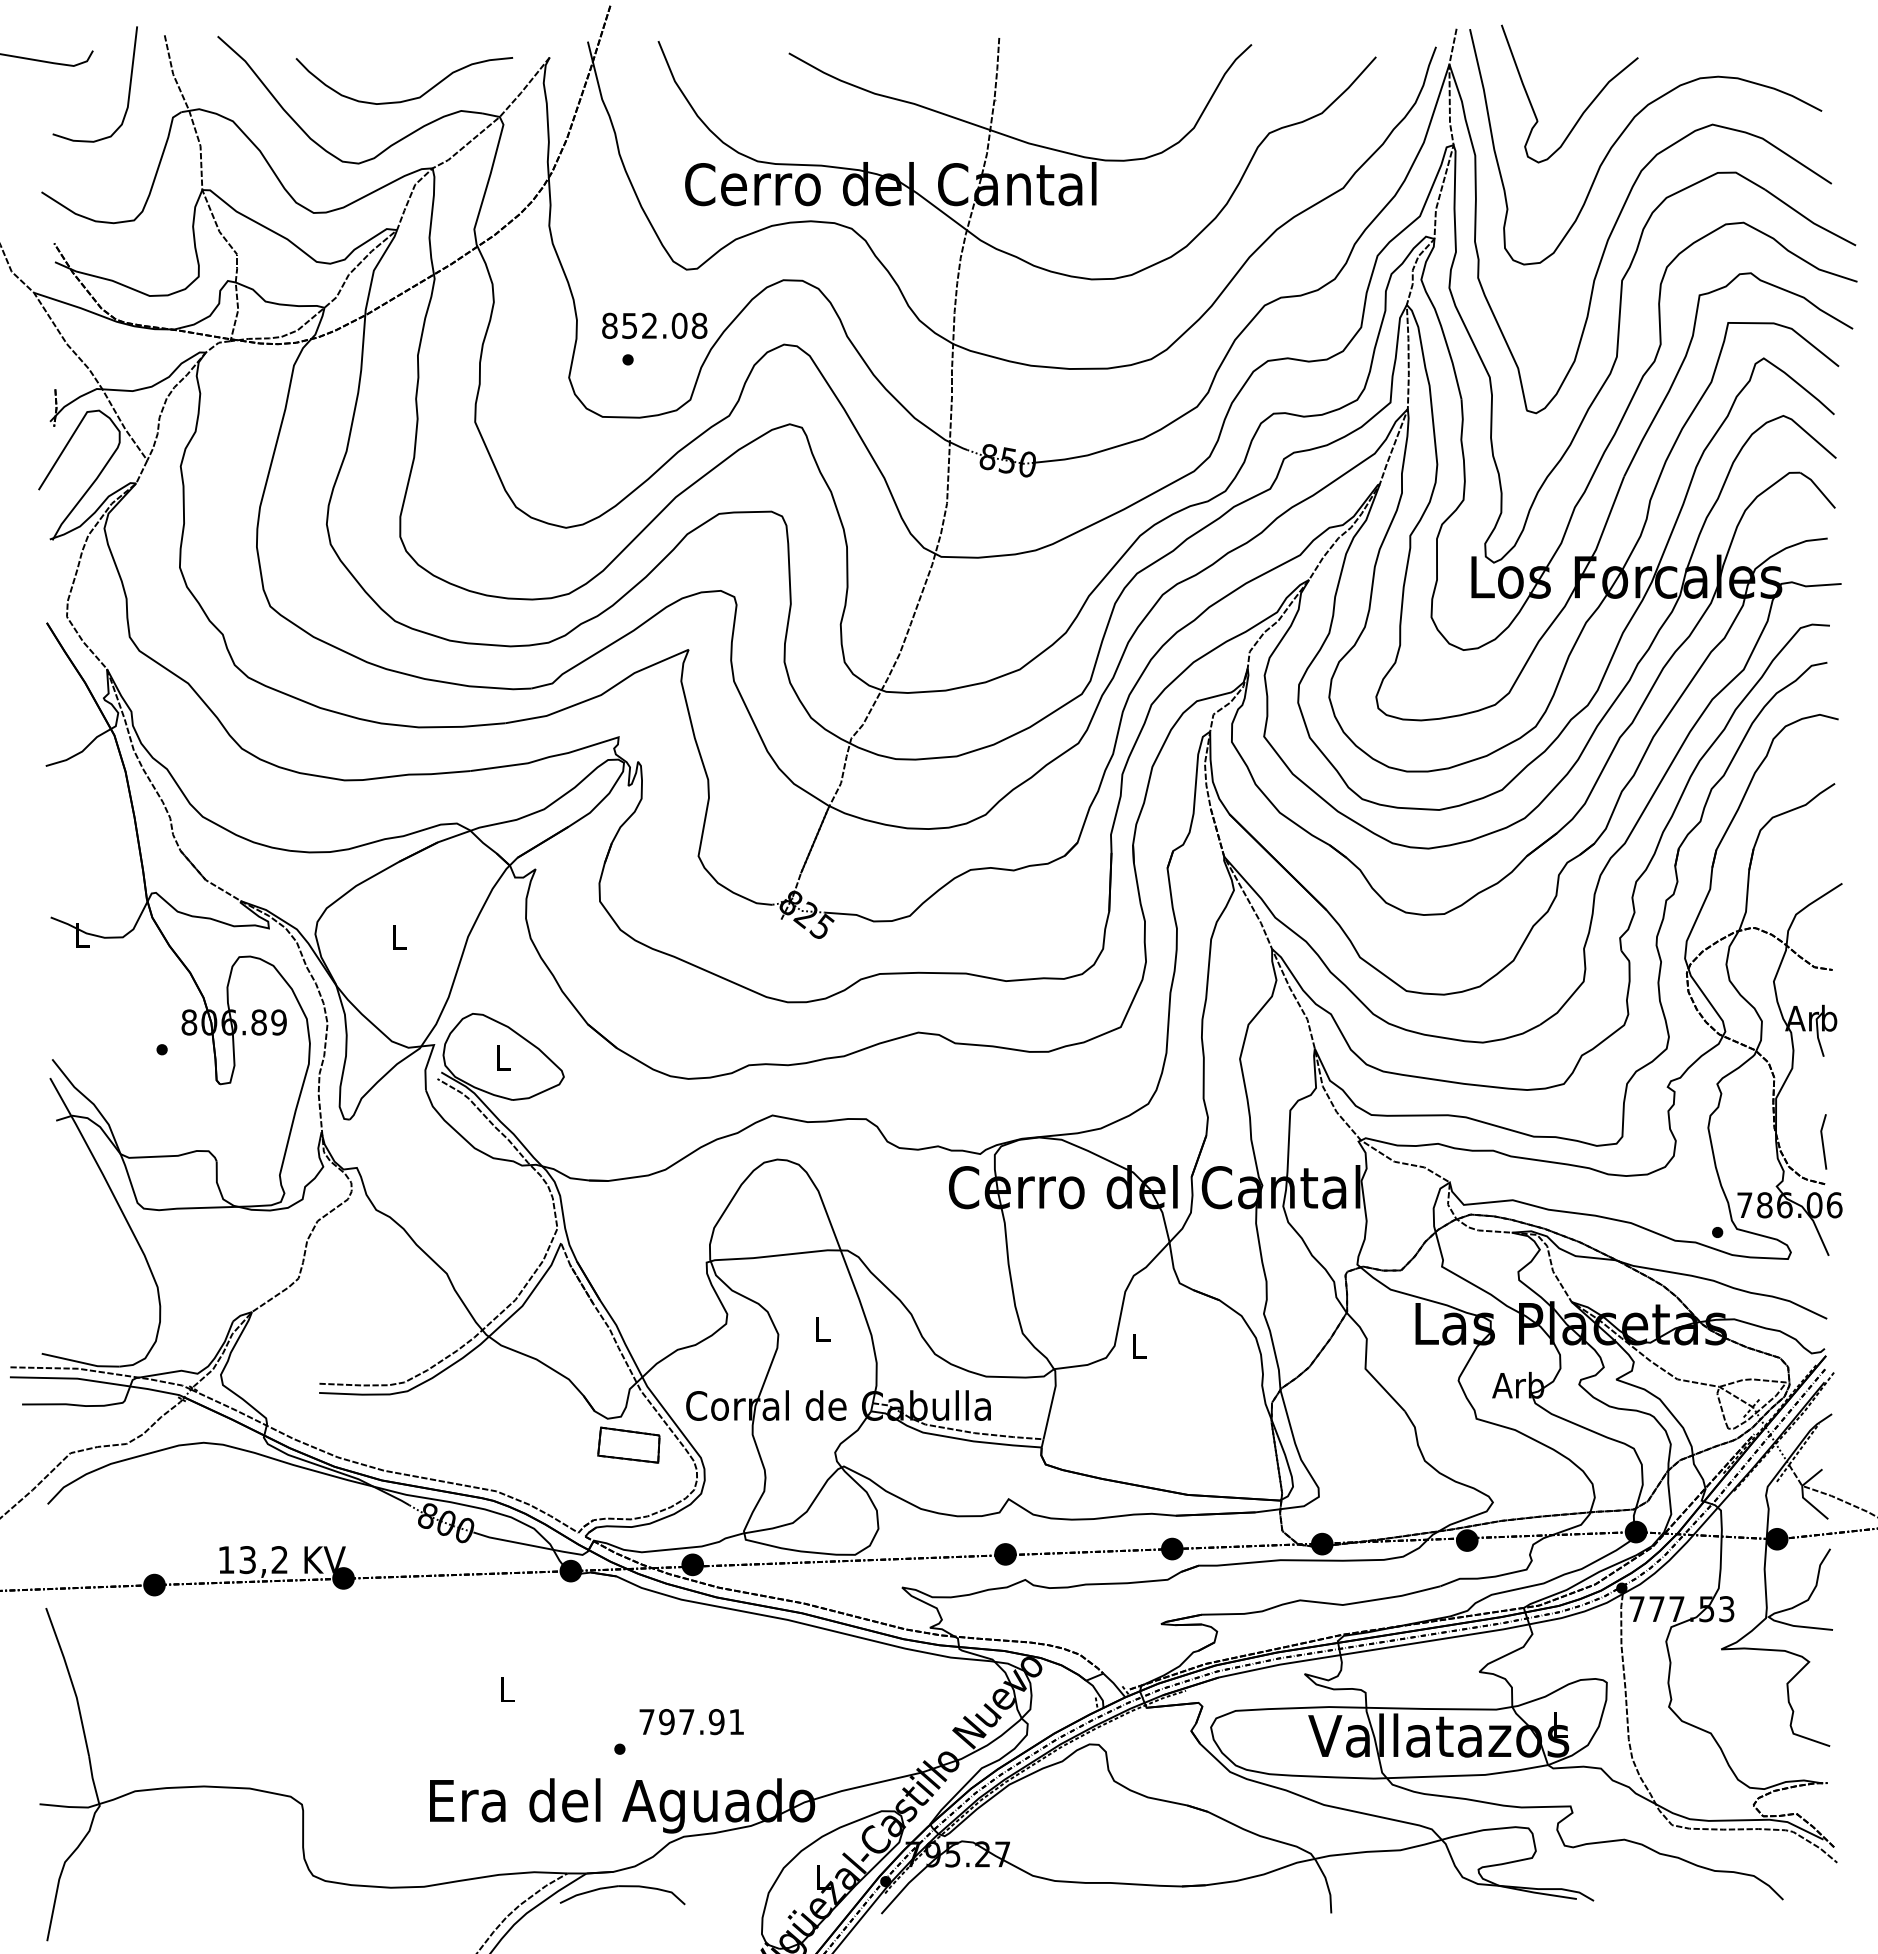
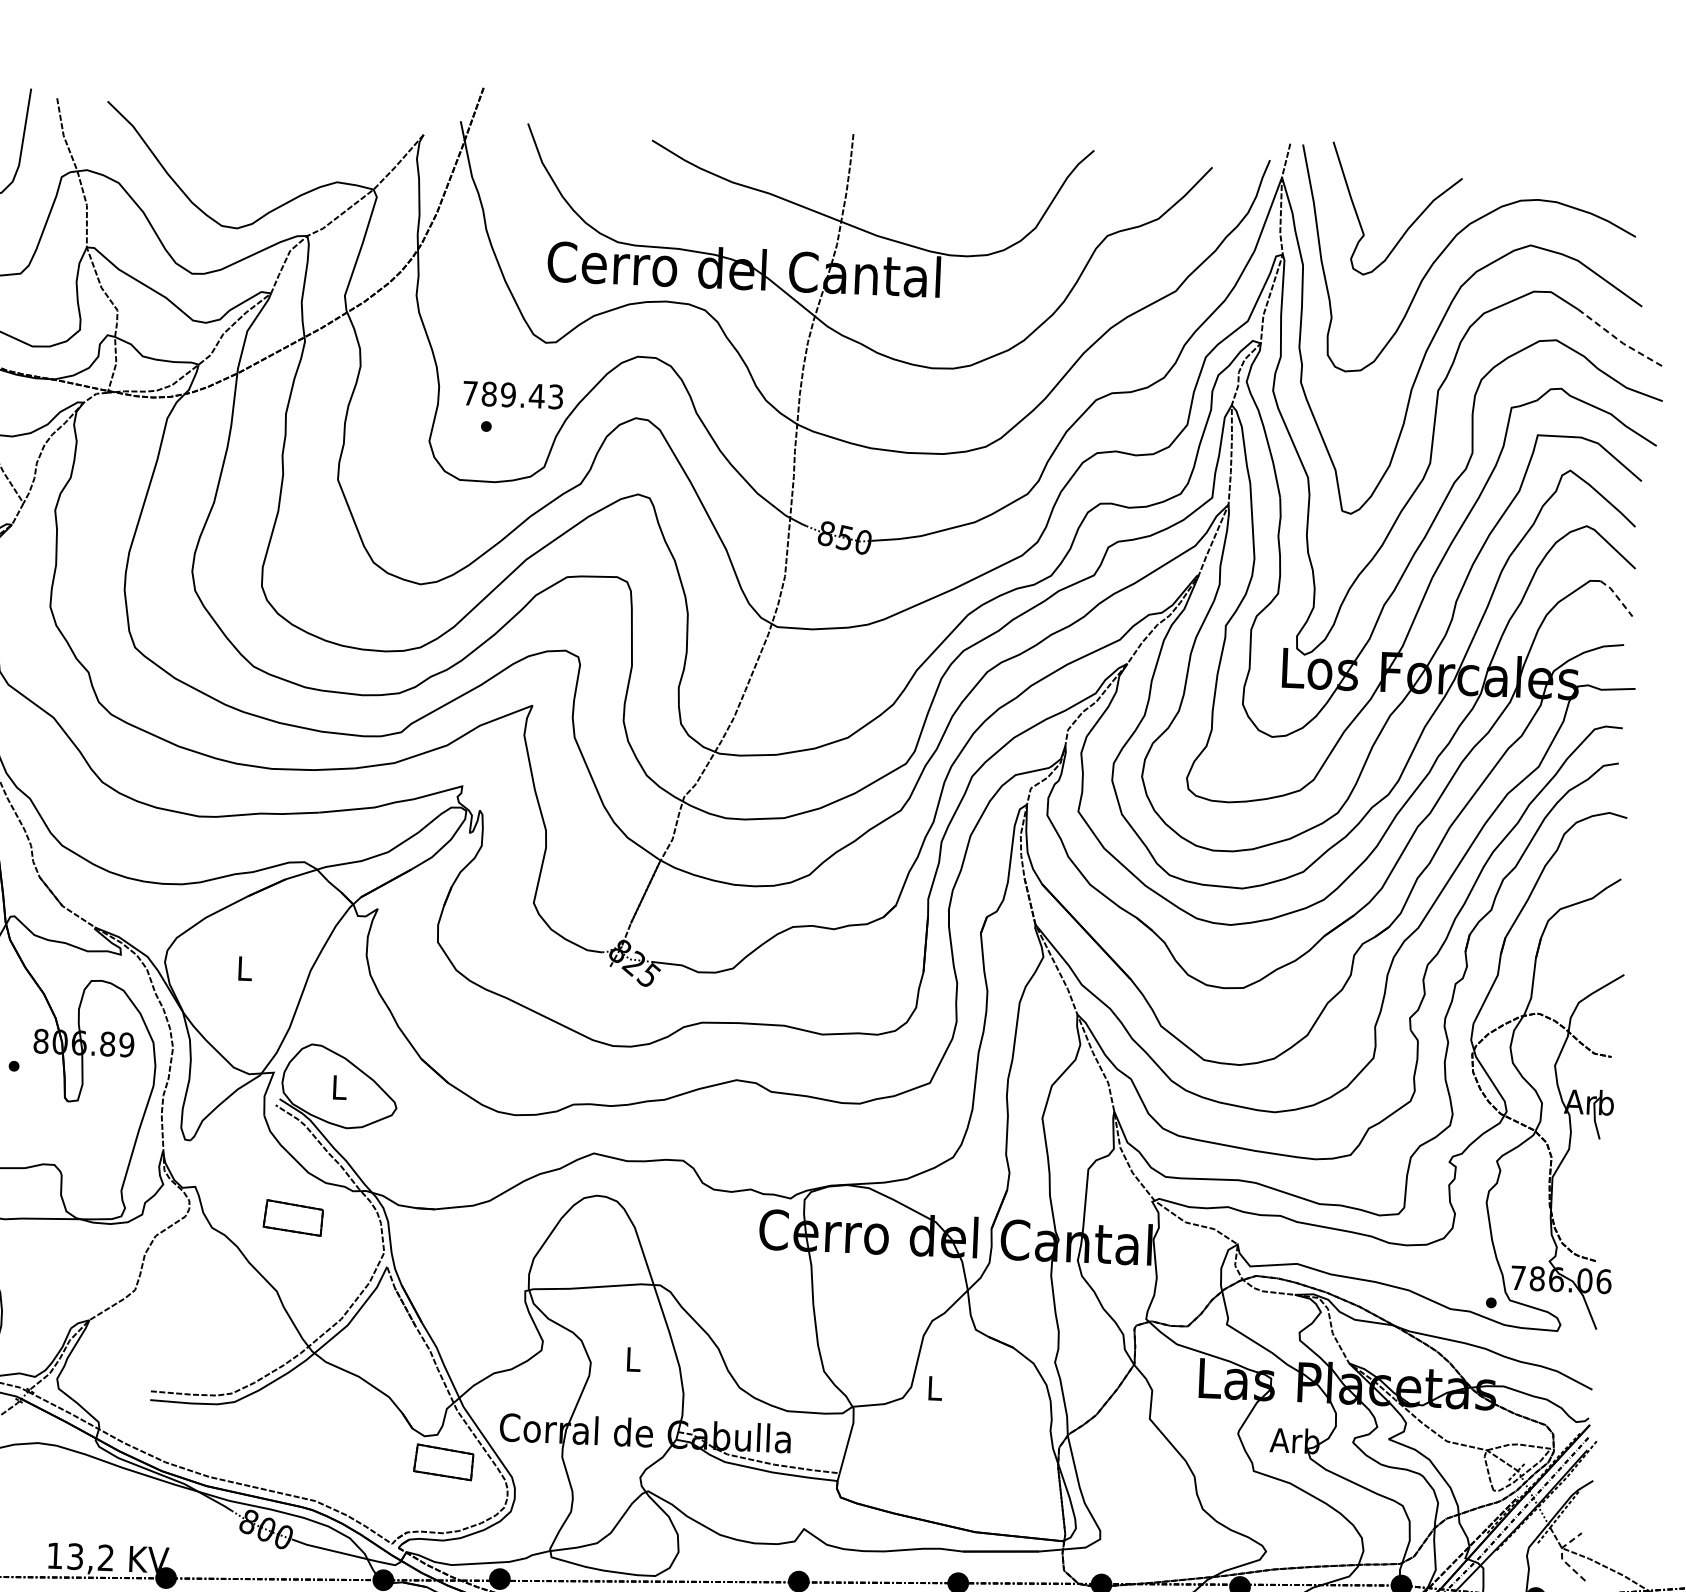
curve: (410, 98) -> (289, 168), removed
line: (1809, 220) -> (1619, 340), solid -> dashed
text: (654, 325) -> (512, 394), 852.08 -> 789.43
line: (1818, 488) -> (1617, 596), solid -> dashed
line: (1823, 1141) -> (1595, 1220), removed
part: (460, 1195) -> (293, 1217), added
line: (1802, 1494) -> (1561, 1556), solid -> dashed

